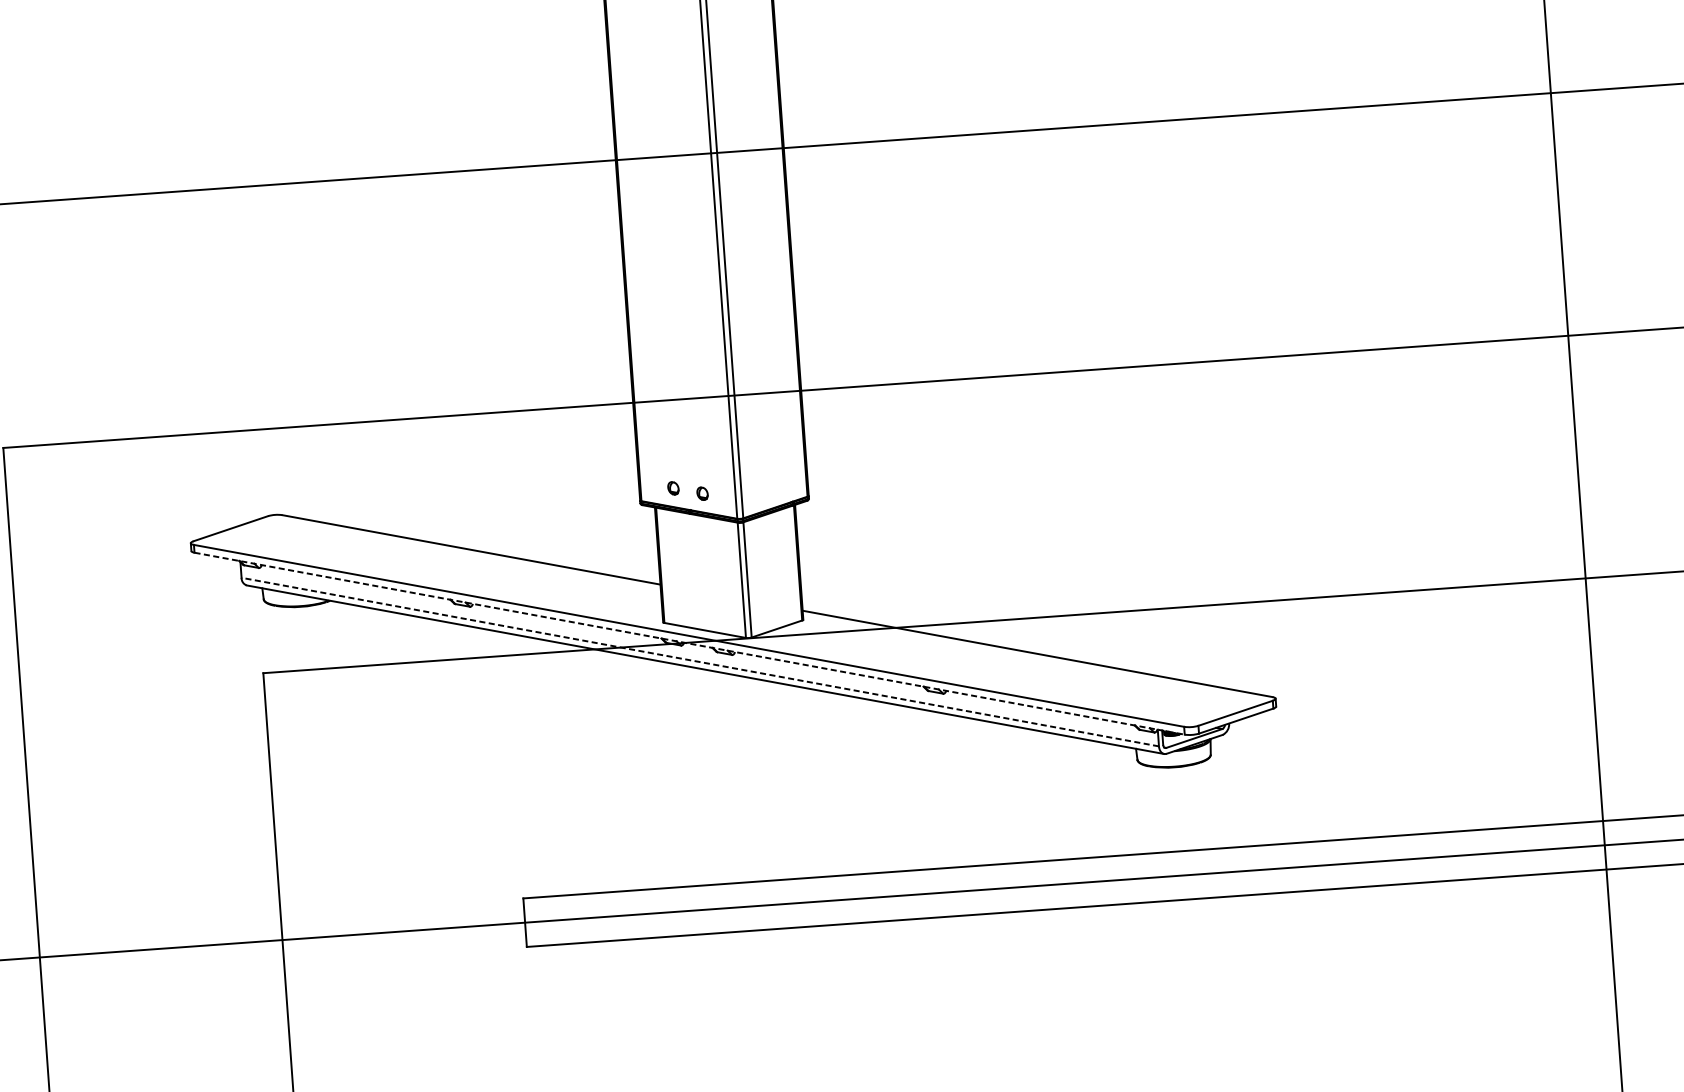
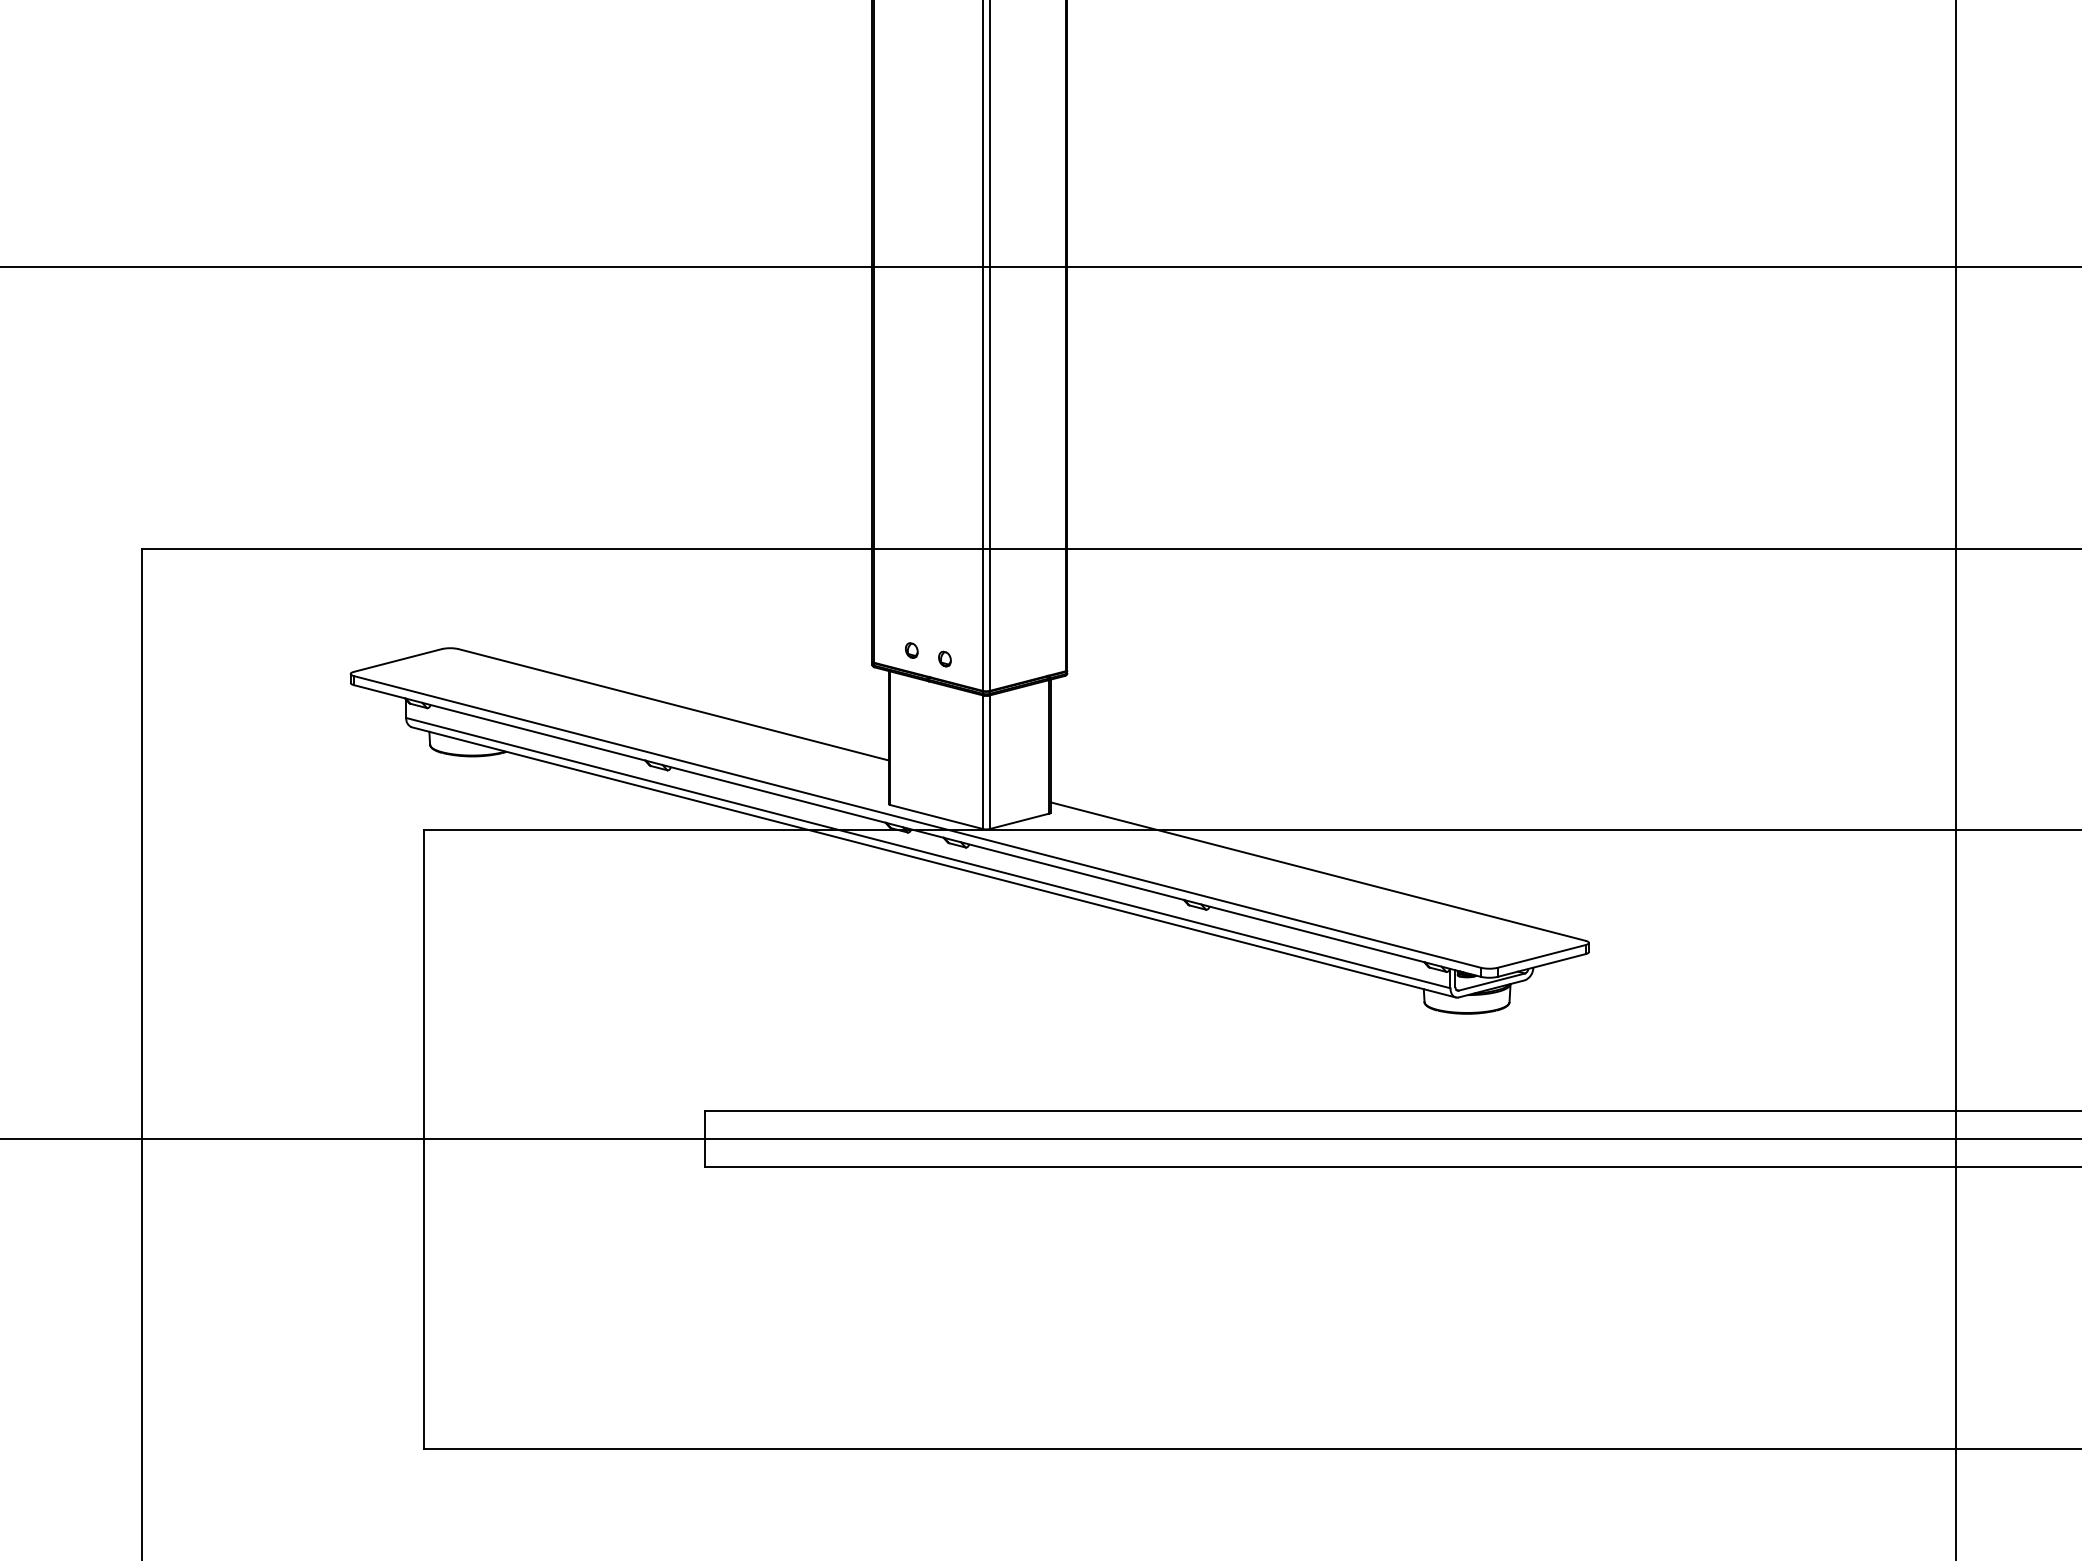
line: (690, 644) -> (918, 831), dashed -> solid
line: (699, 662) -> (927, 853), dashed -> solid

